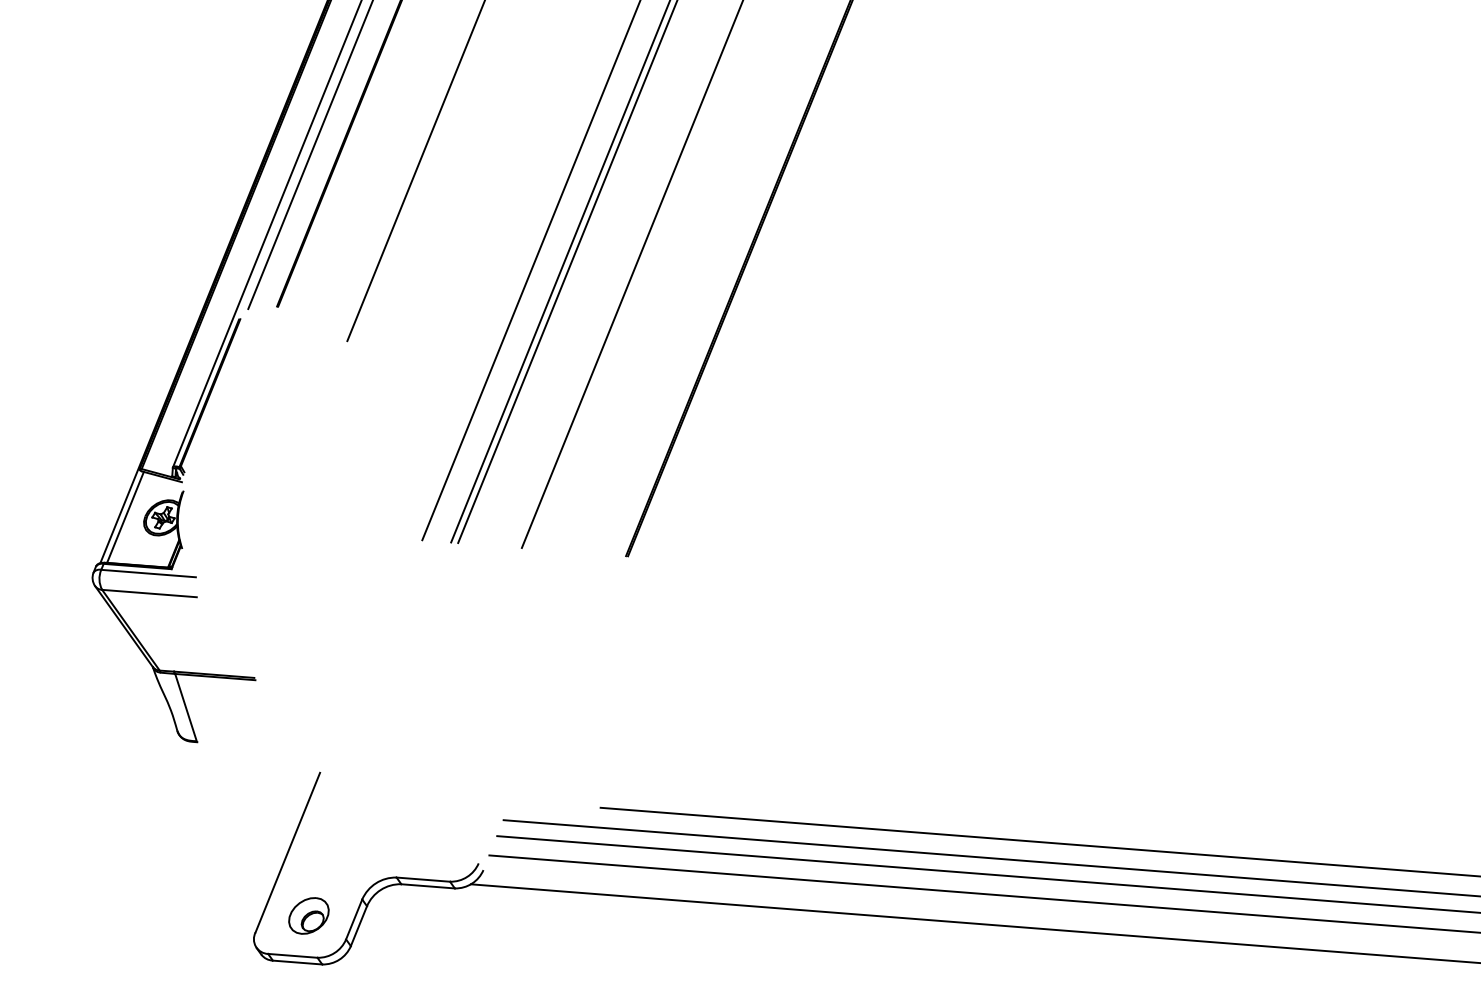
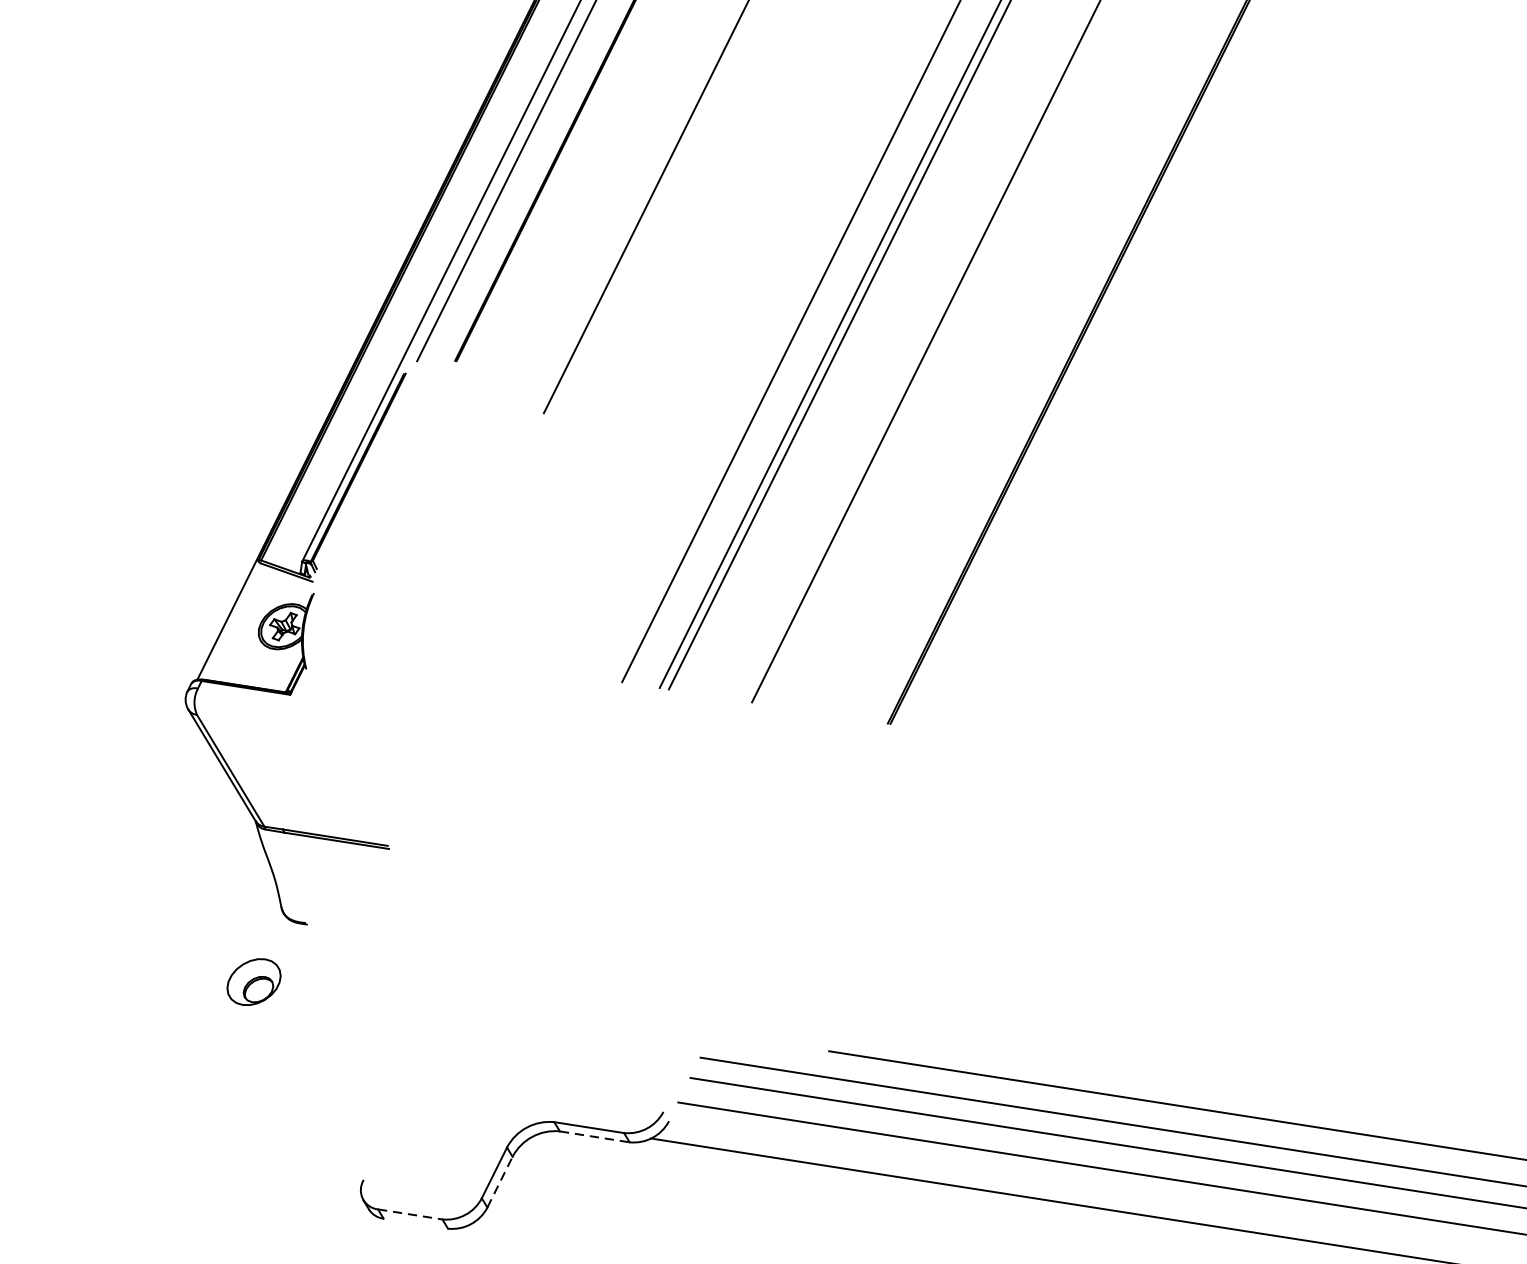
line: (125, 516) -> (235, 621), removed
line: (148, 573) -> (259, 698), removed
line: (149, 593) -> (258, 724), removed
line: (185, 707) -> (294, 877), removed
line: (287, 852) -> (413, 1078), removed
line: (428, 886) -> (595, 1137), solid -> dashed
part: (308, 915) -> (253, 981), moved
line: (358, 926) -> (499, 1182), solid -> dashed
line: (292, 955) -> (409, 1213), solid -> dashed
line: (297, 962) -> (415, 1223), removed

